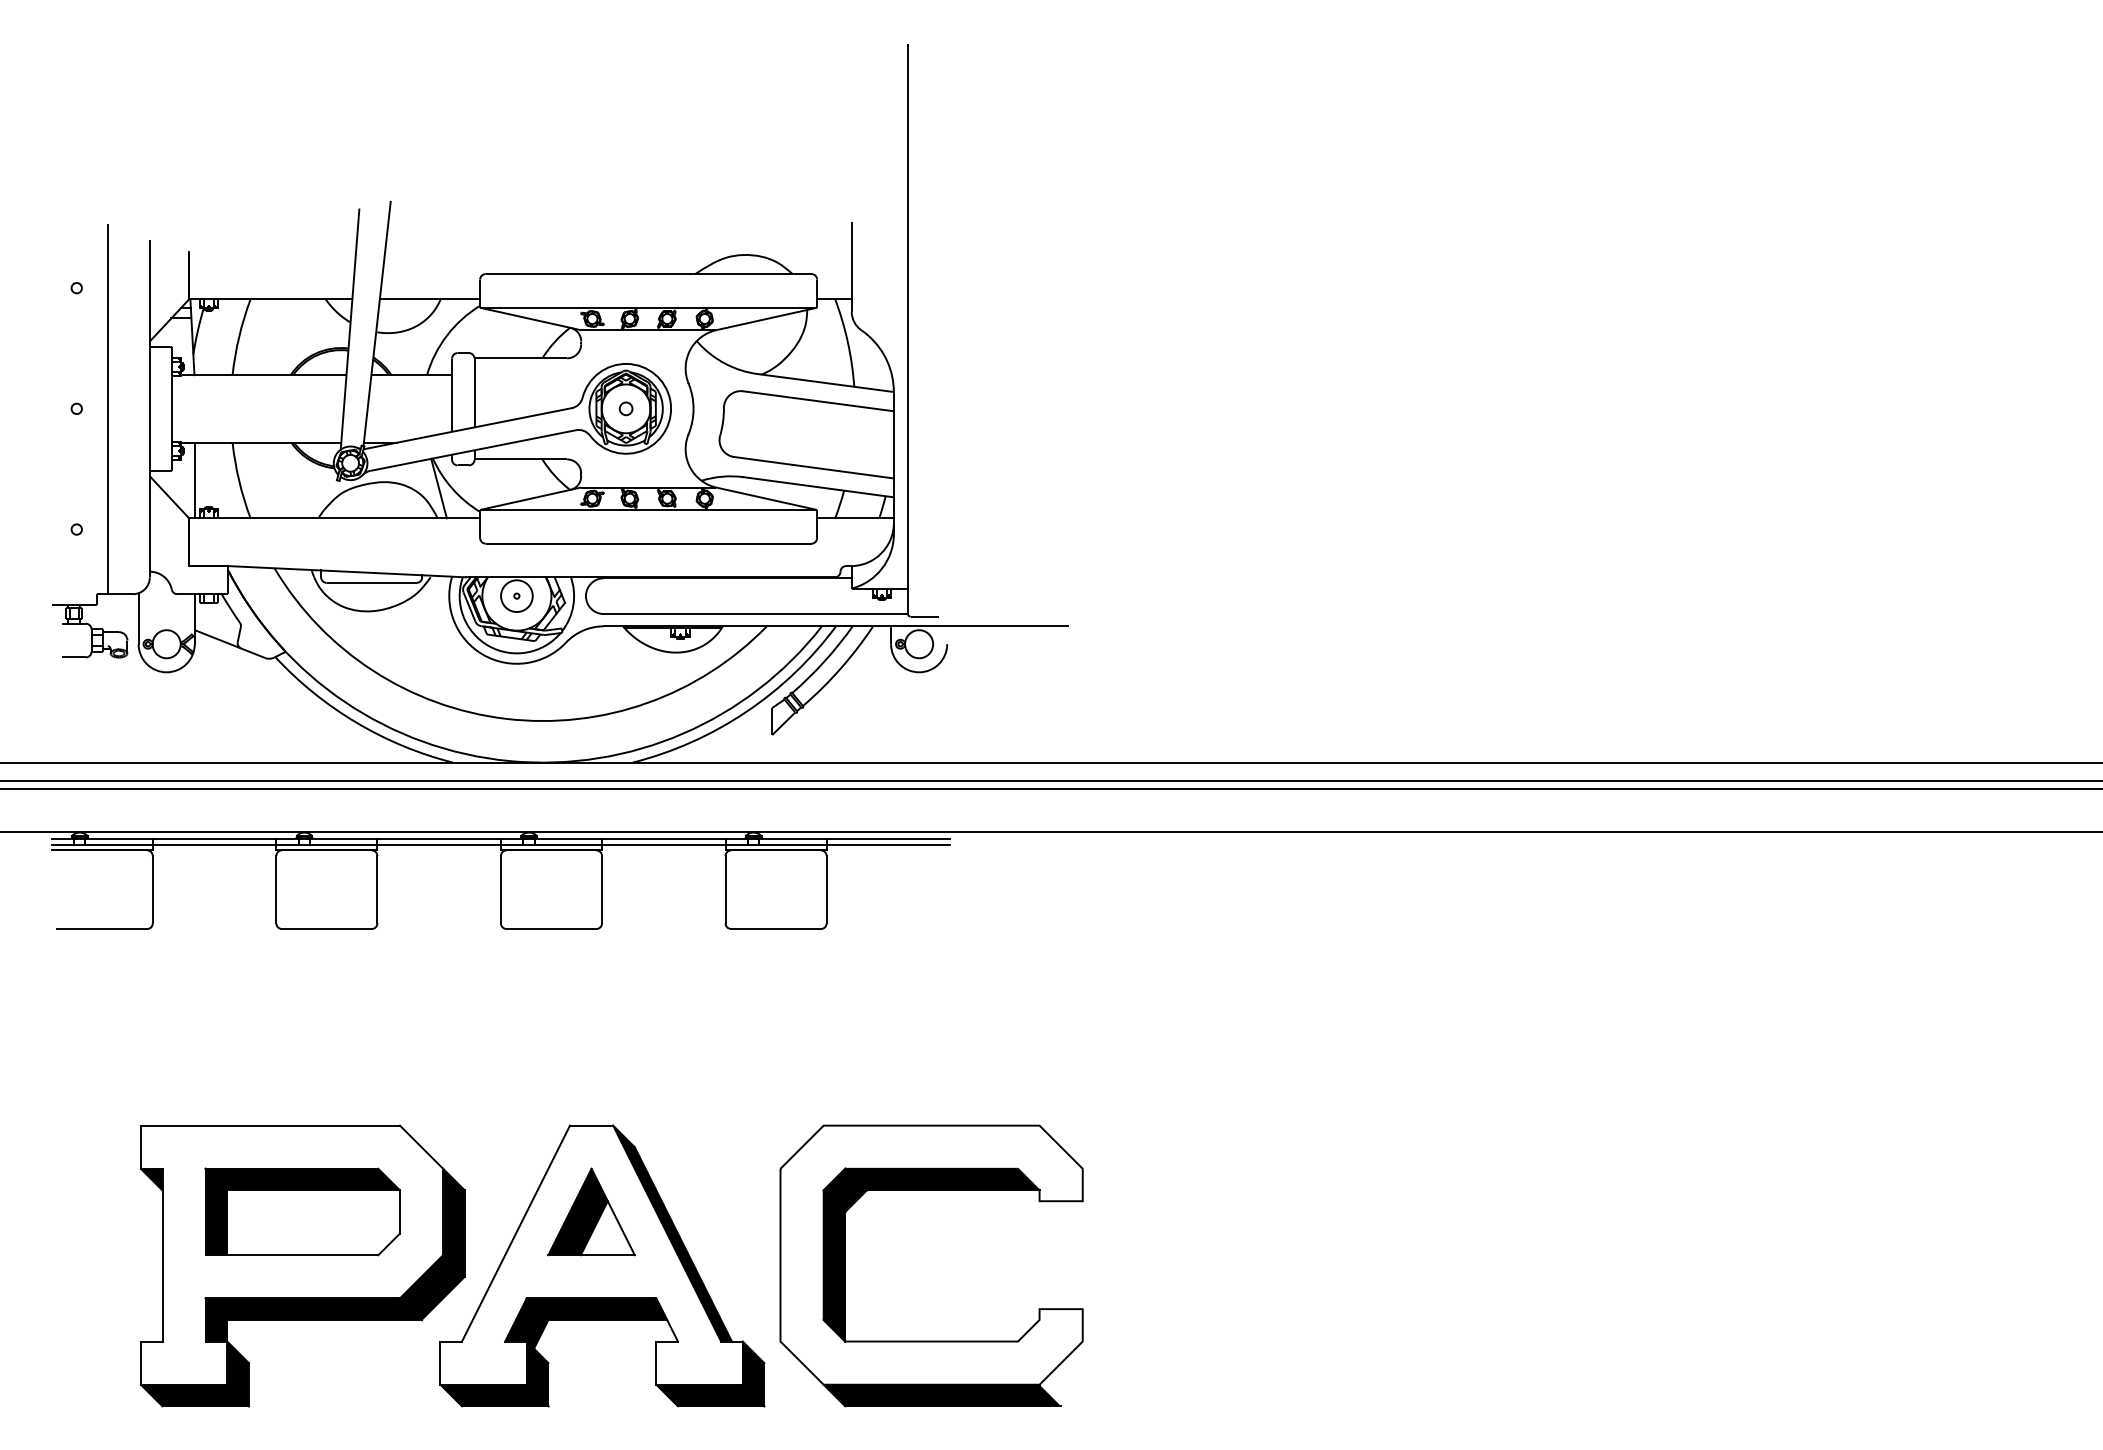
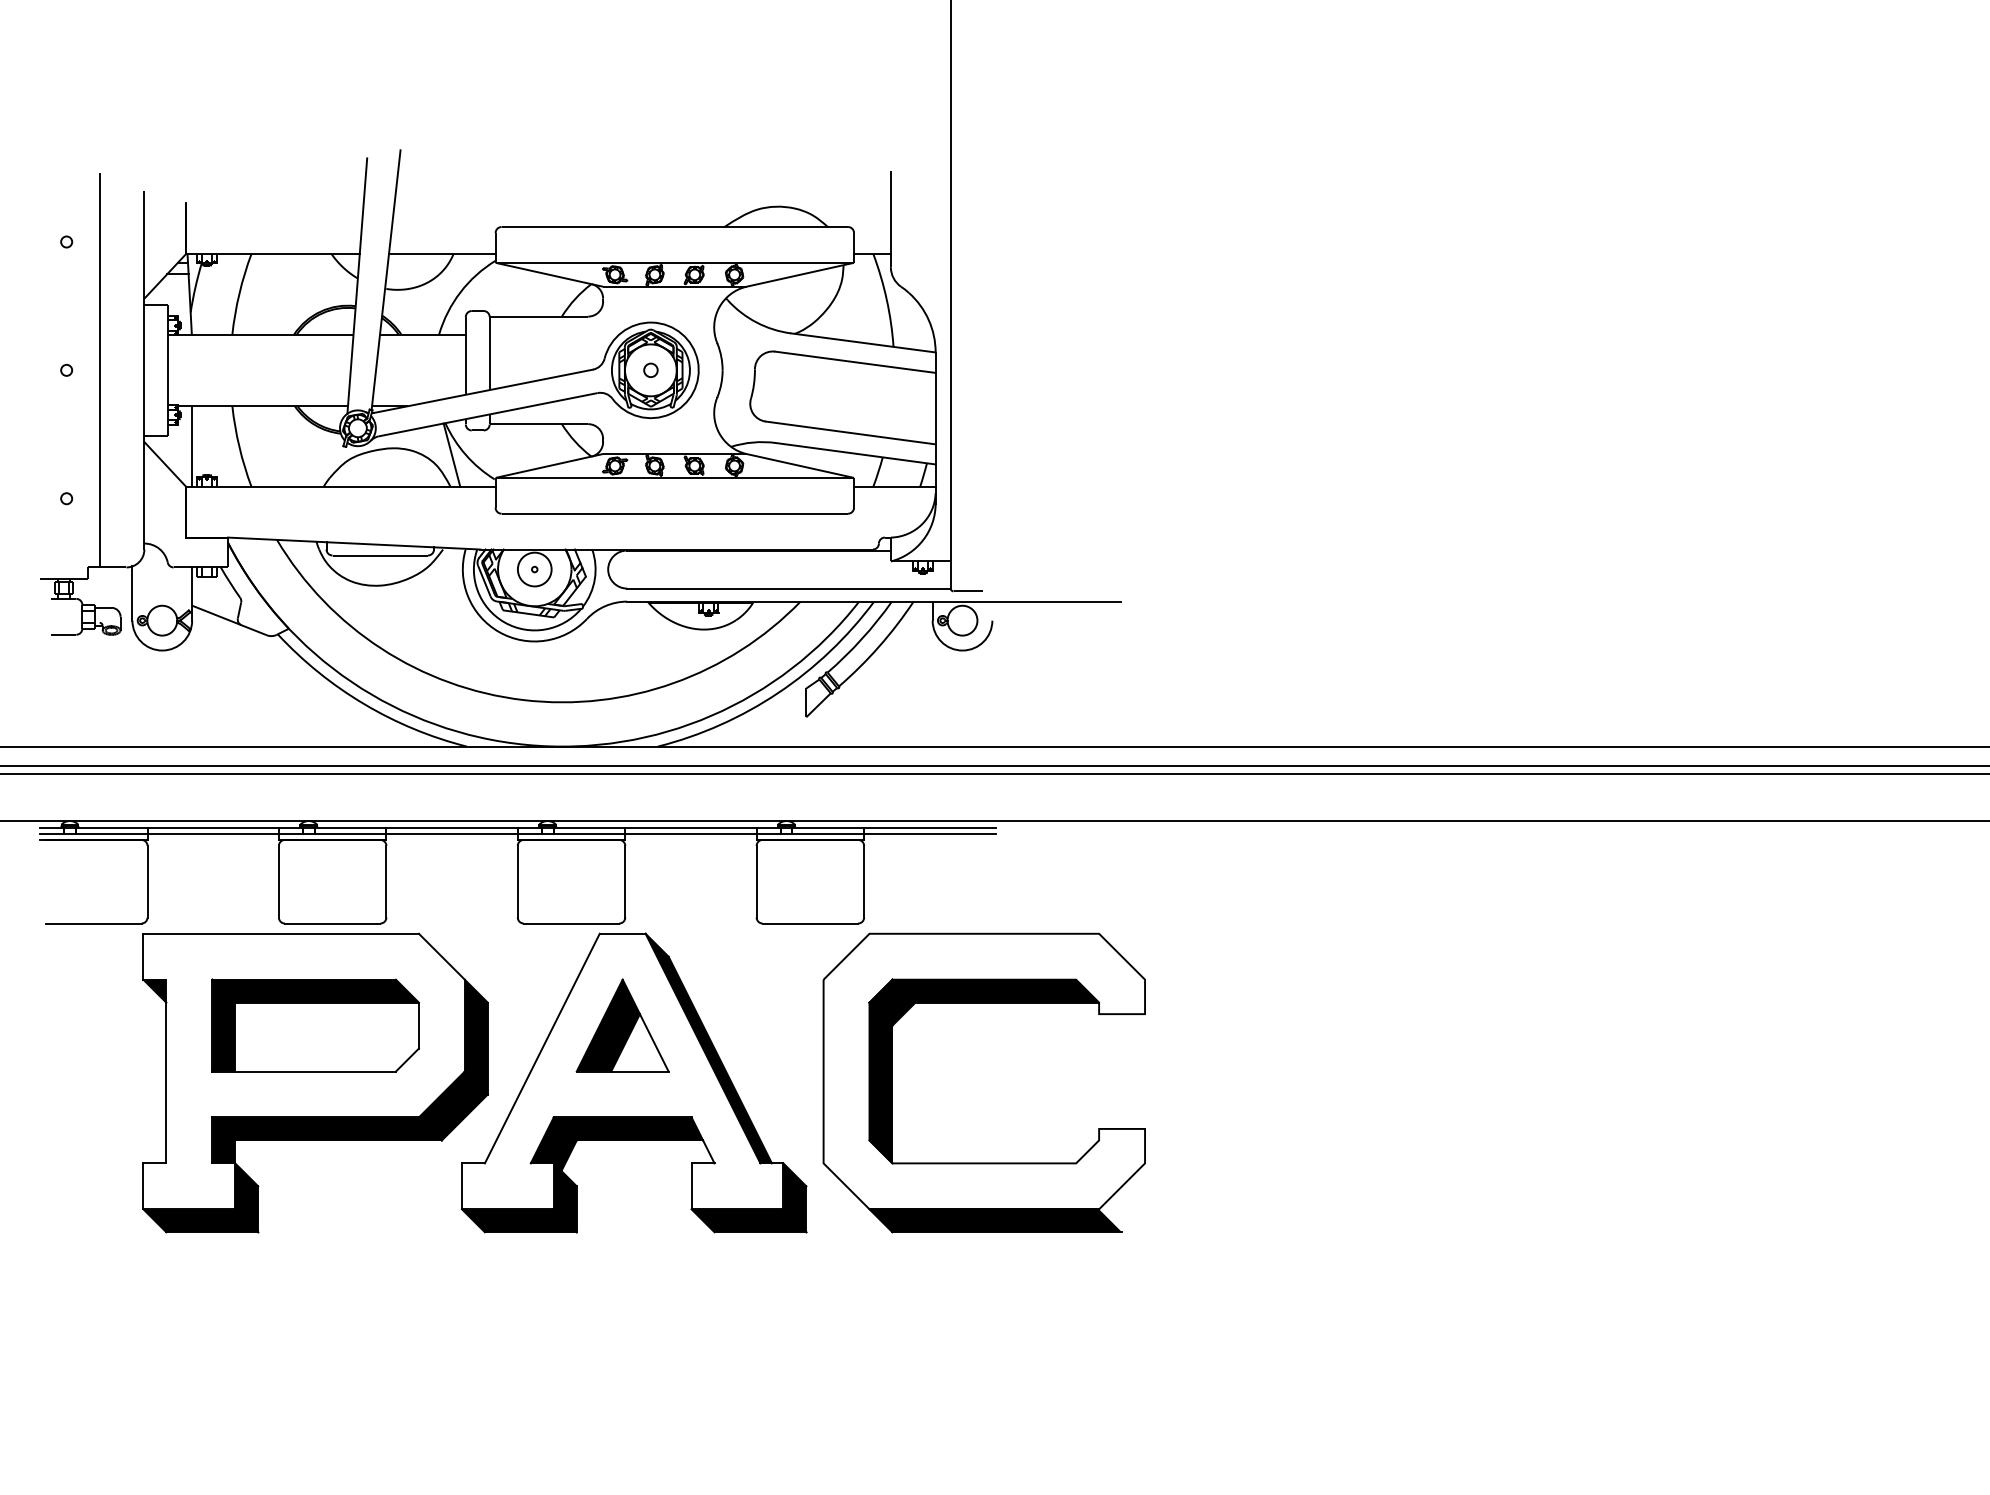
part: (611, 1265) -> (643, 1082), moved

